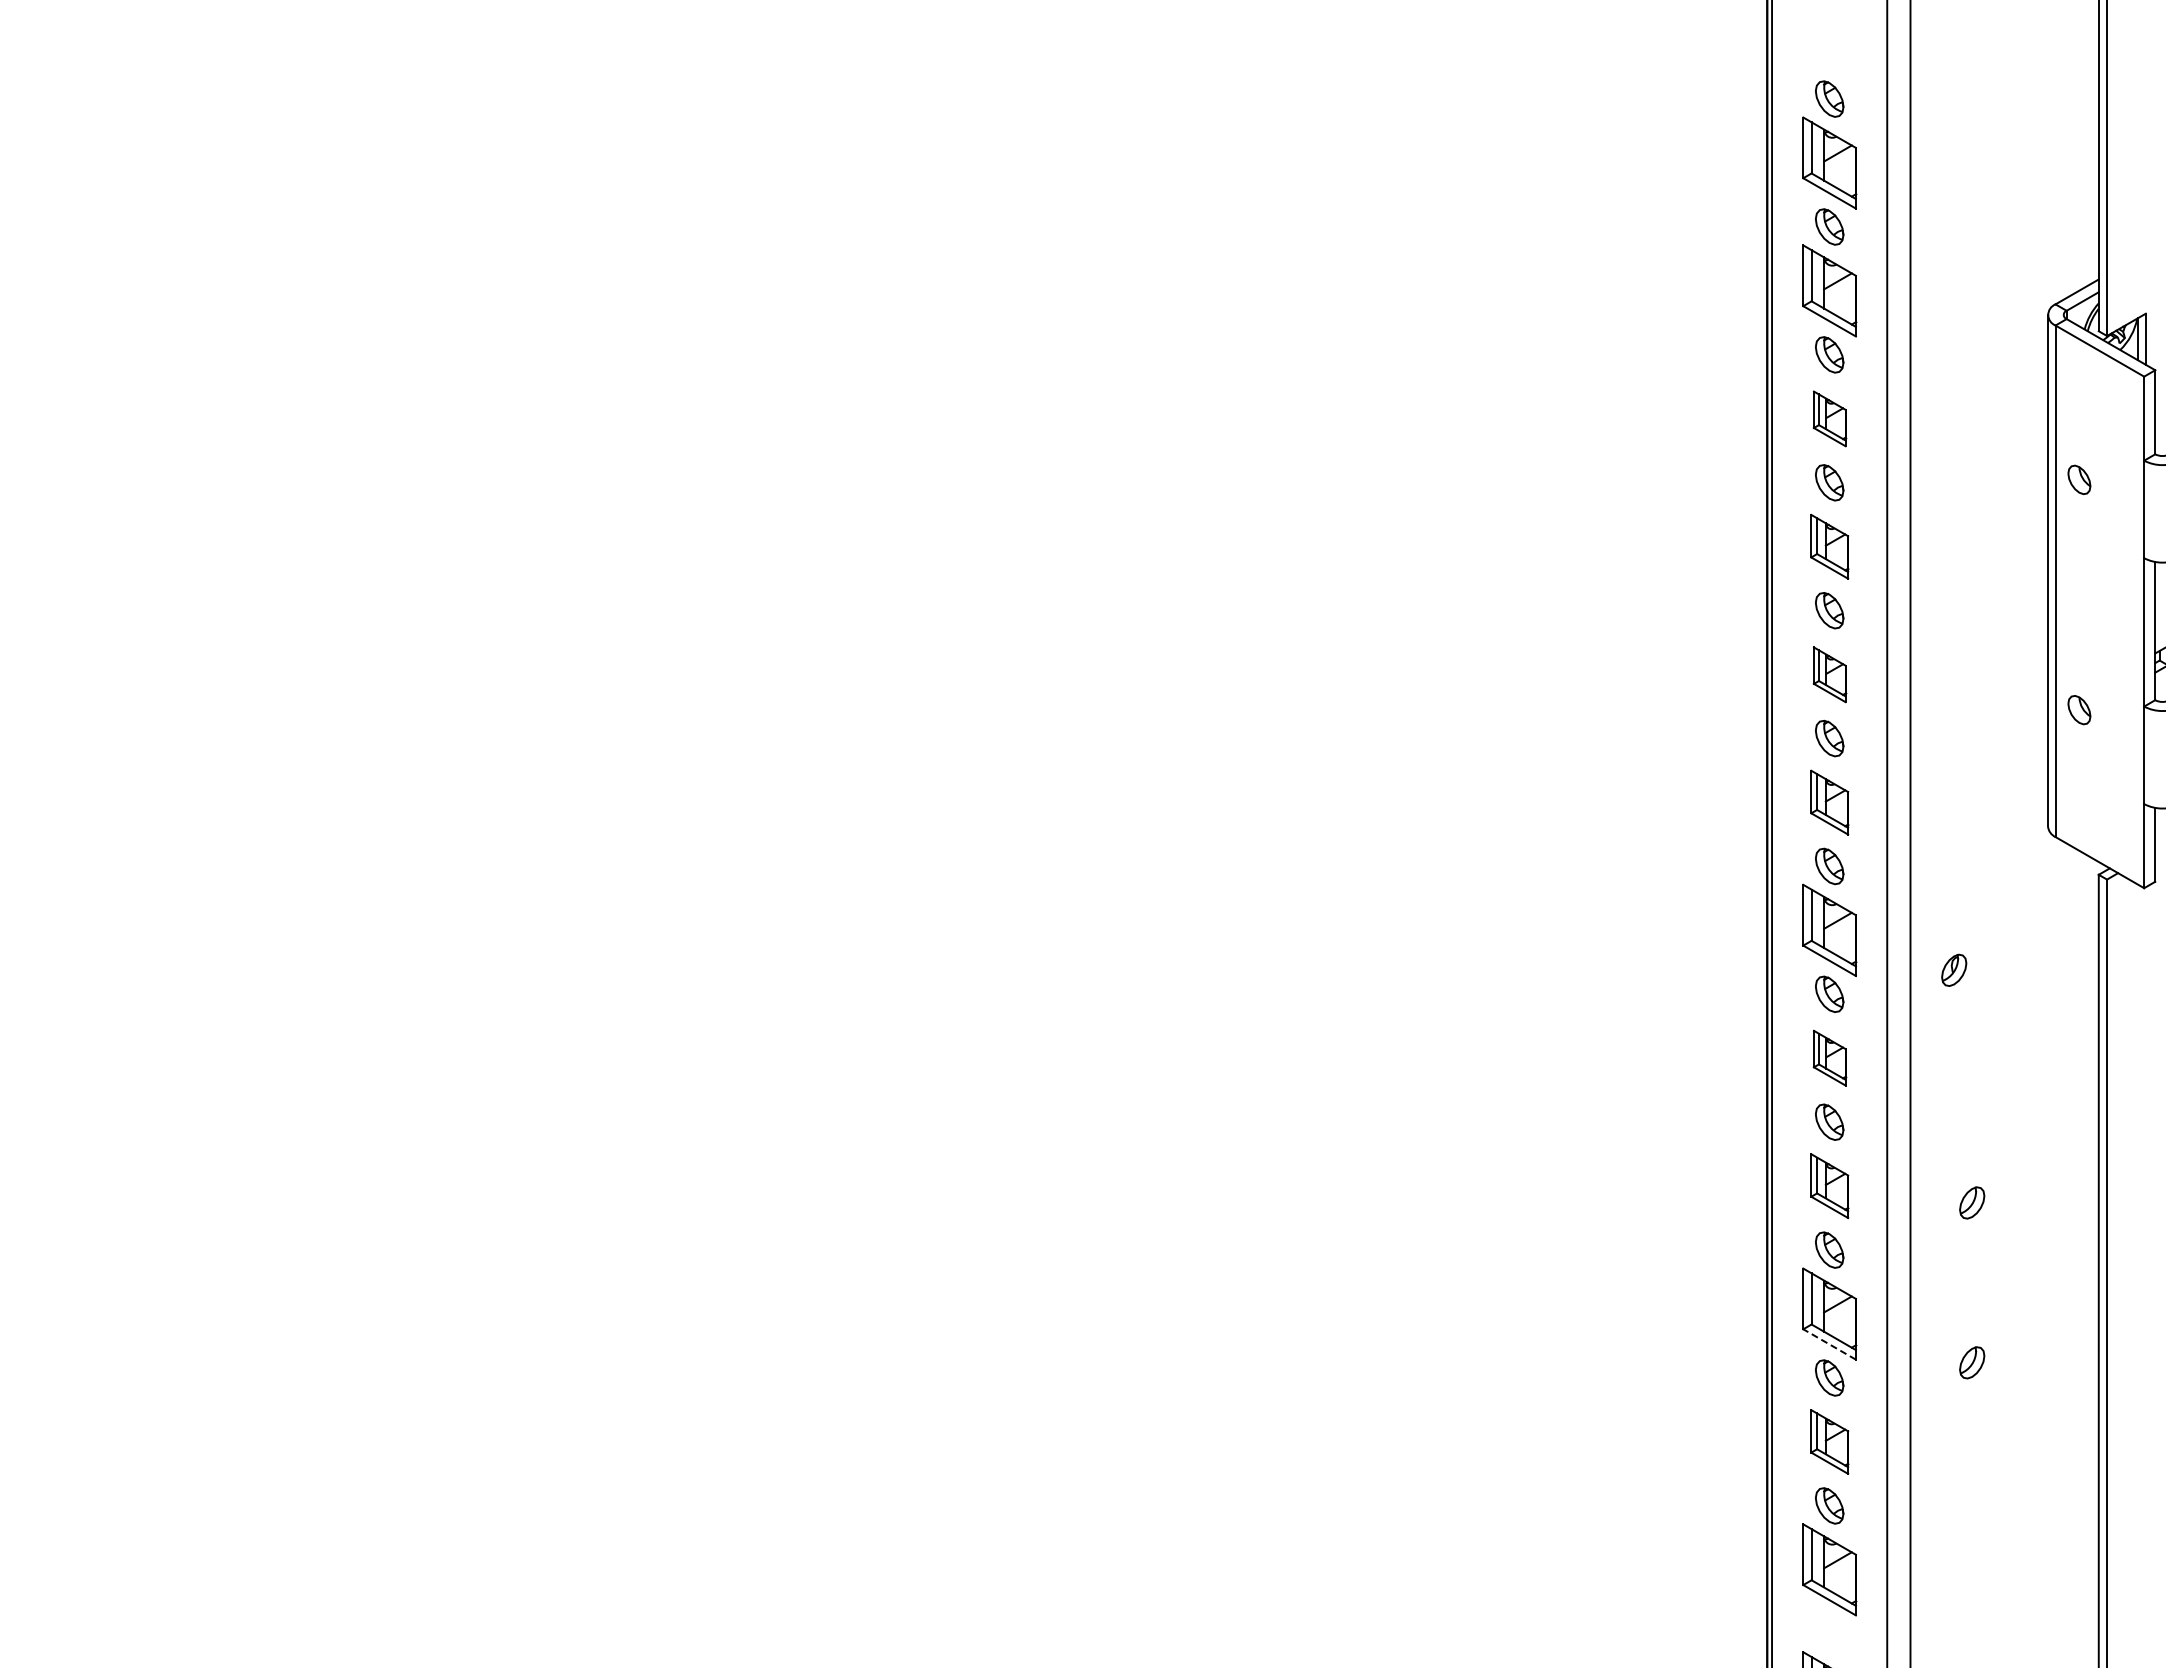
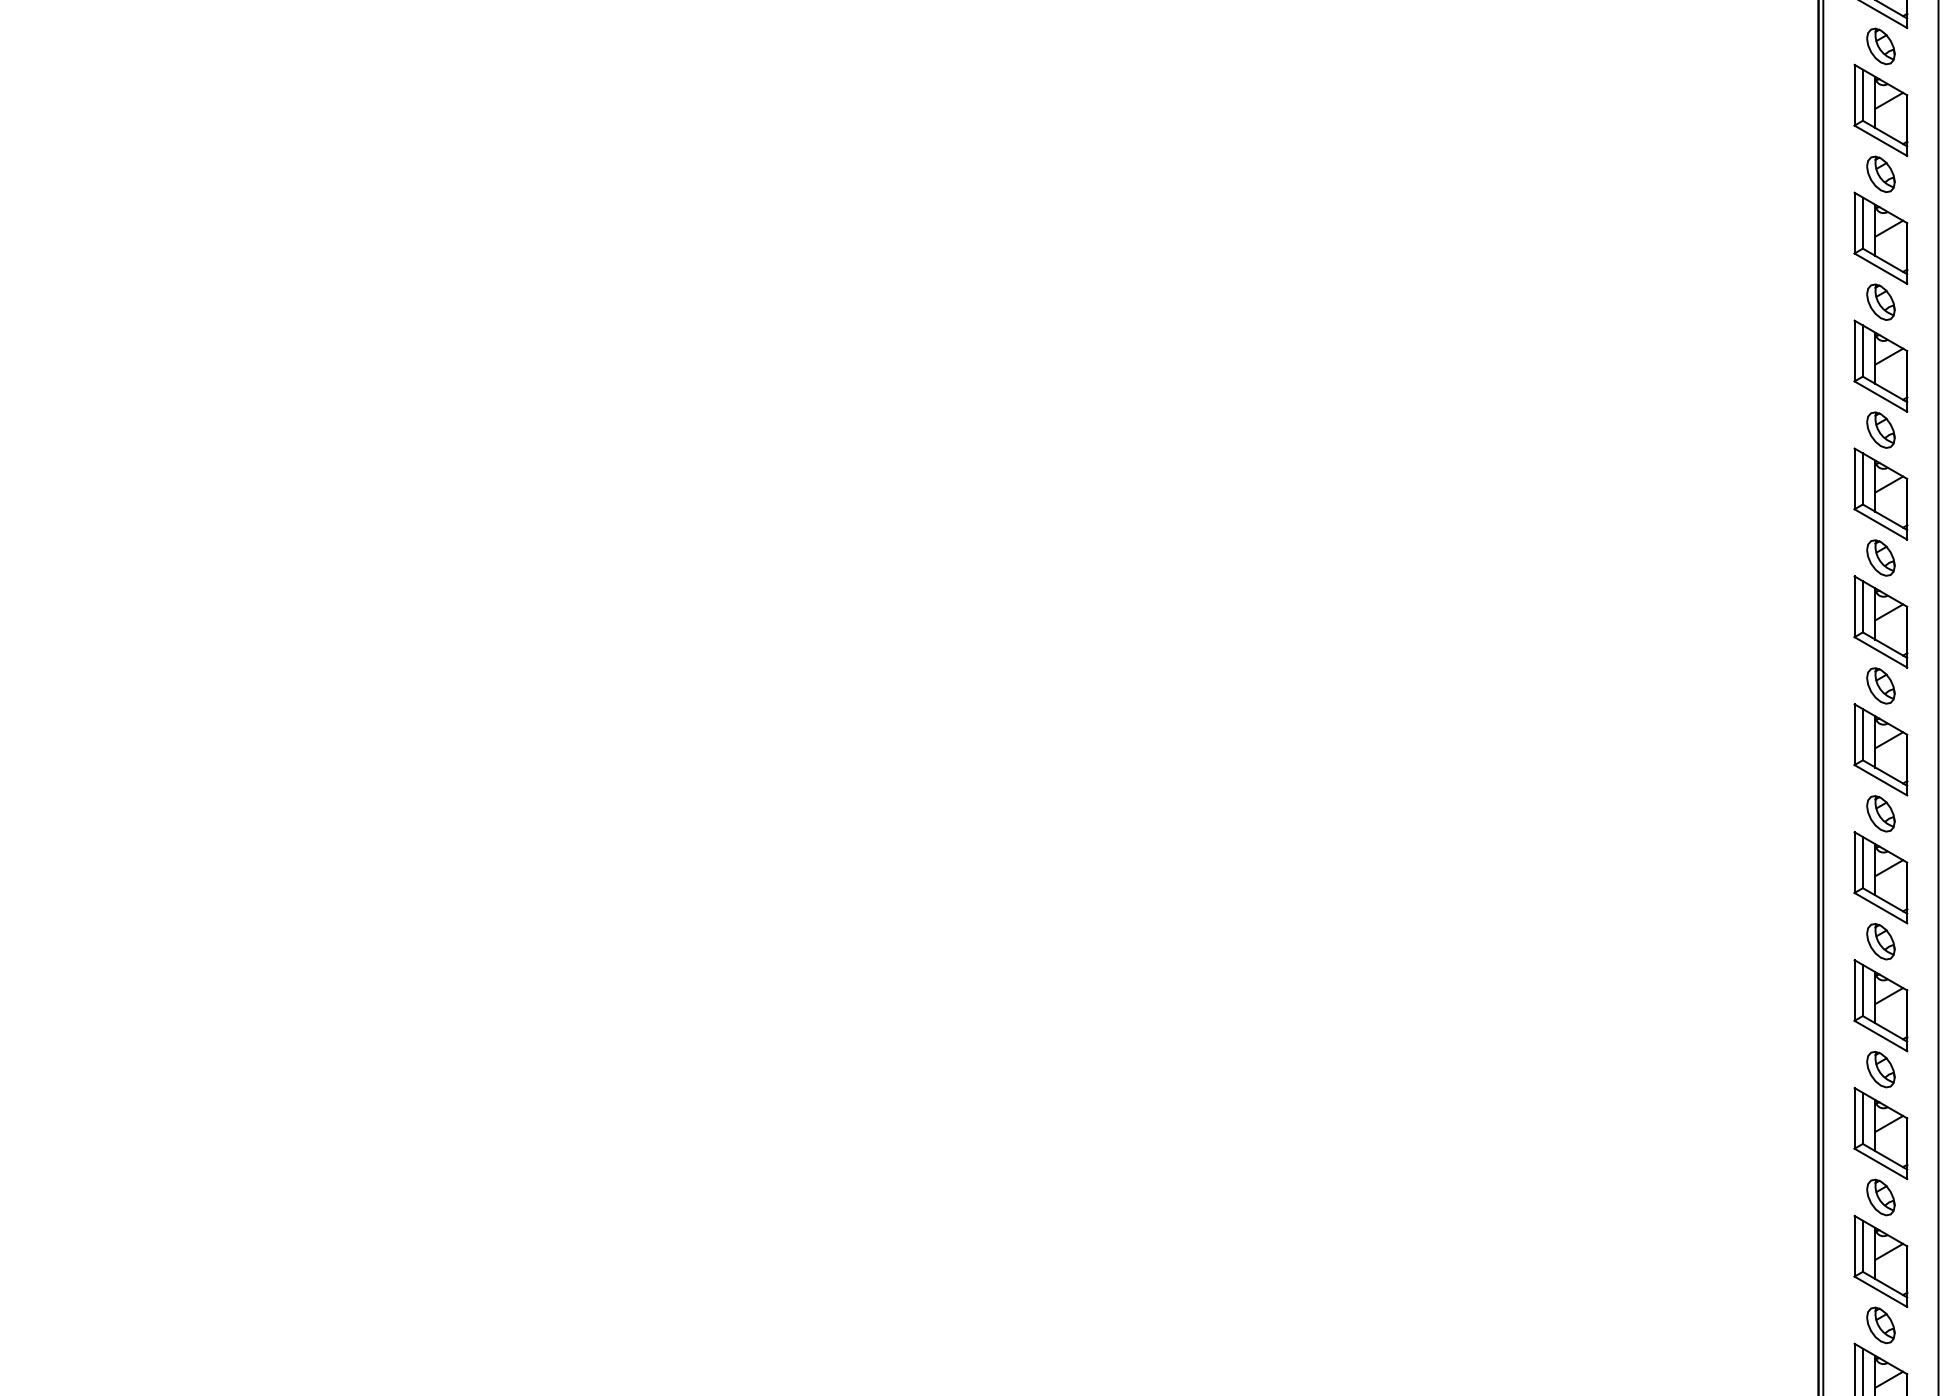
part: (1829, 418) -> (1880, 110), size x1.67
part: (1829, 546) -> (1880, 238), size x1.43
part: (1829, 674) -> (1880, 366), size x1.67
part: (1829, 802) -> (1880, 494), size x1.43
part: (1829, 1057) -> (1880, 749), size x1.67
part: (1829, 1185) -> (1880, 877), size x1.43
line: (1829, 1344) -> (1880, 1036), dashed -> solid
part: (1829, 1441) -> (1880, 1133), size x1.43
part: (1829, 1633) -> (1880, 1325), added

